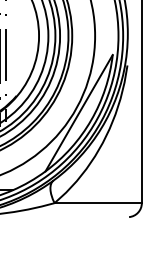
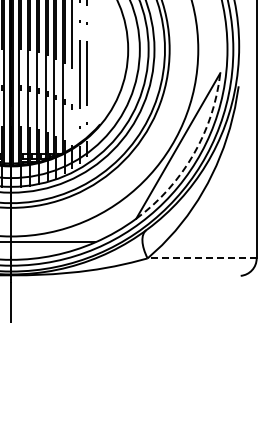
arc: (91, 120) -> (193, 154), solid -> dashed
line: (98, 203) -> (202, 258), solid -> dashed

